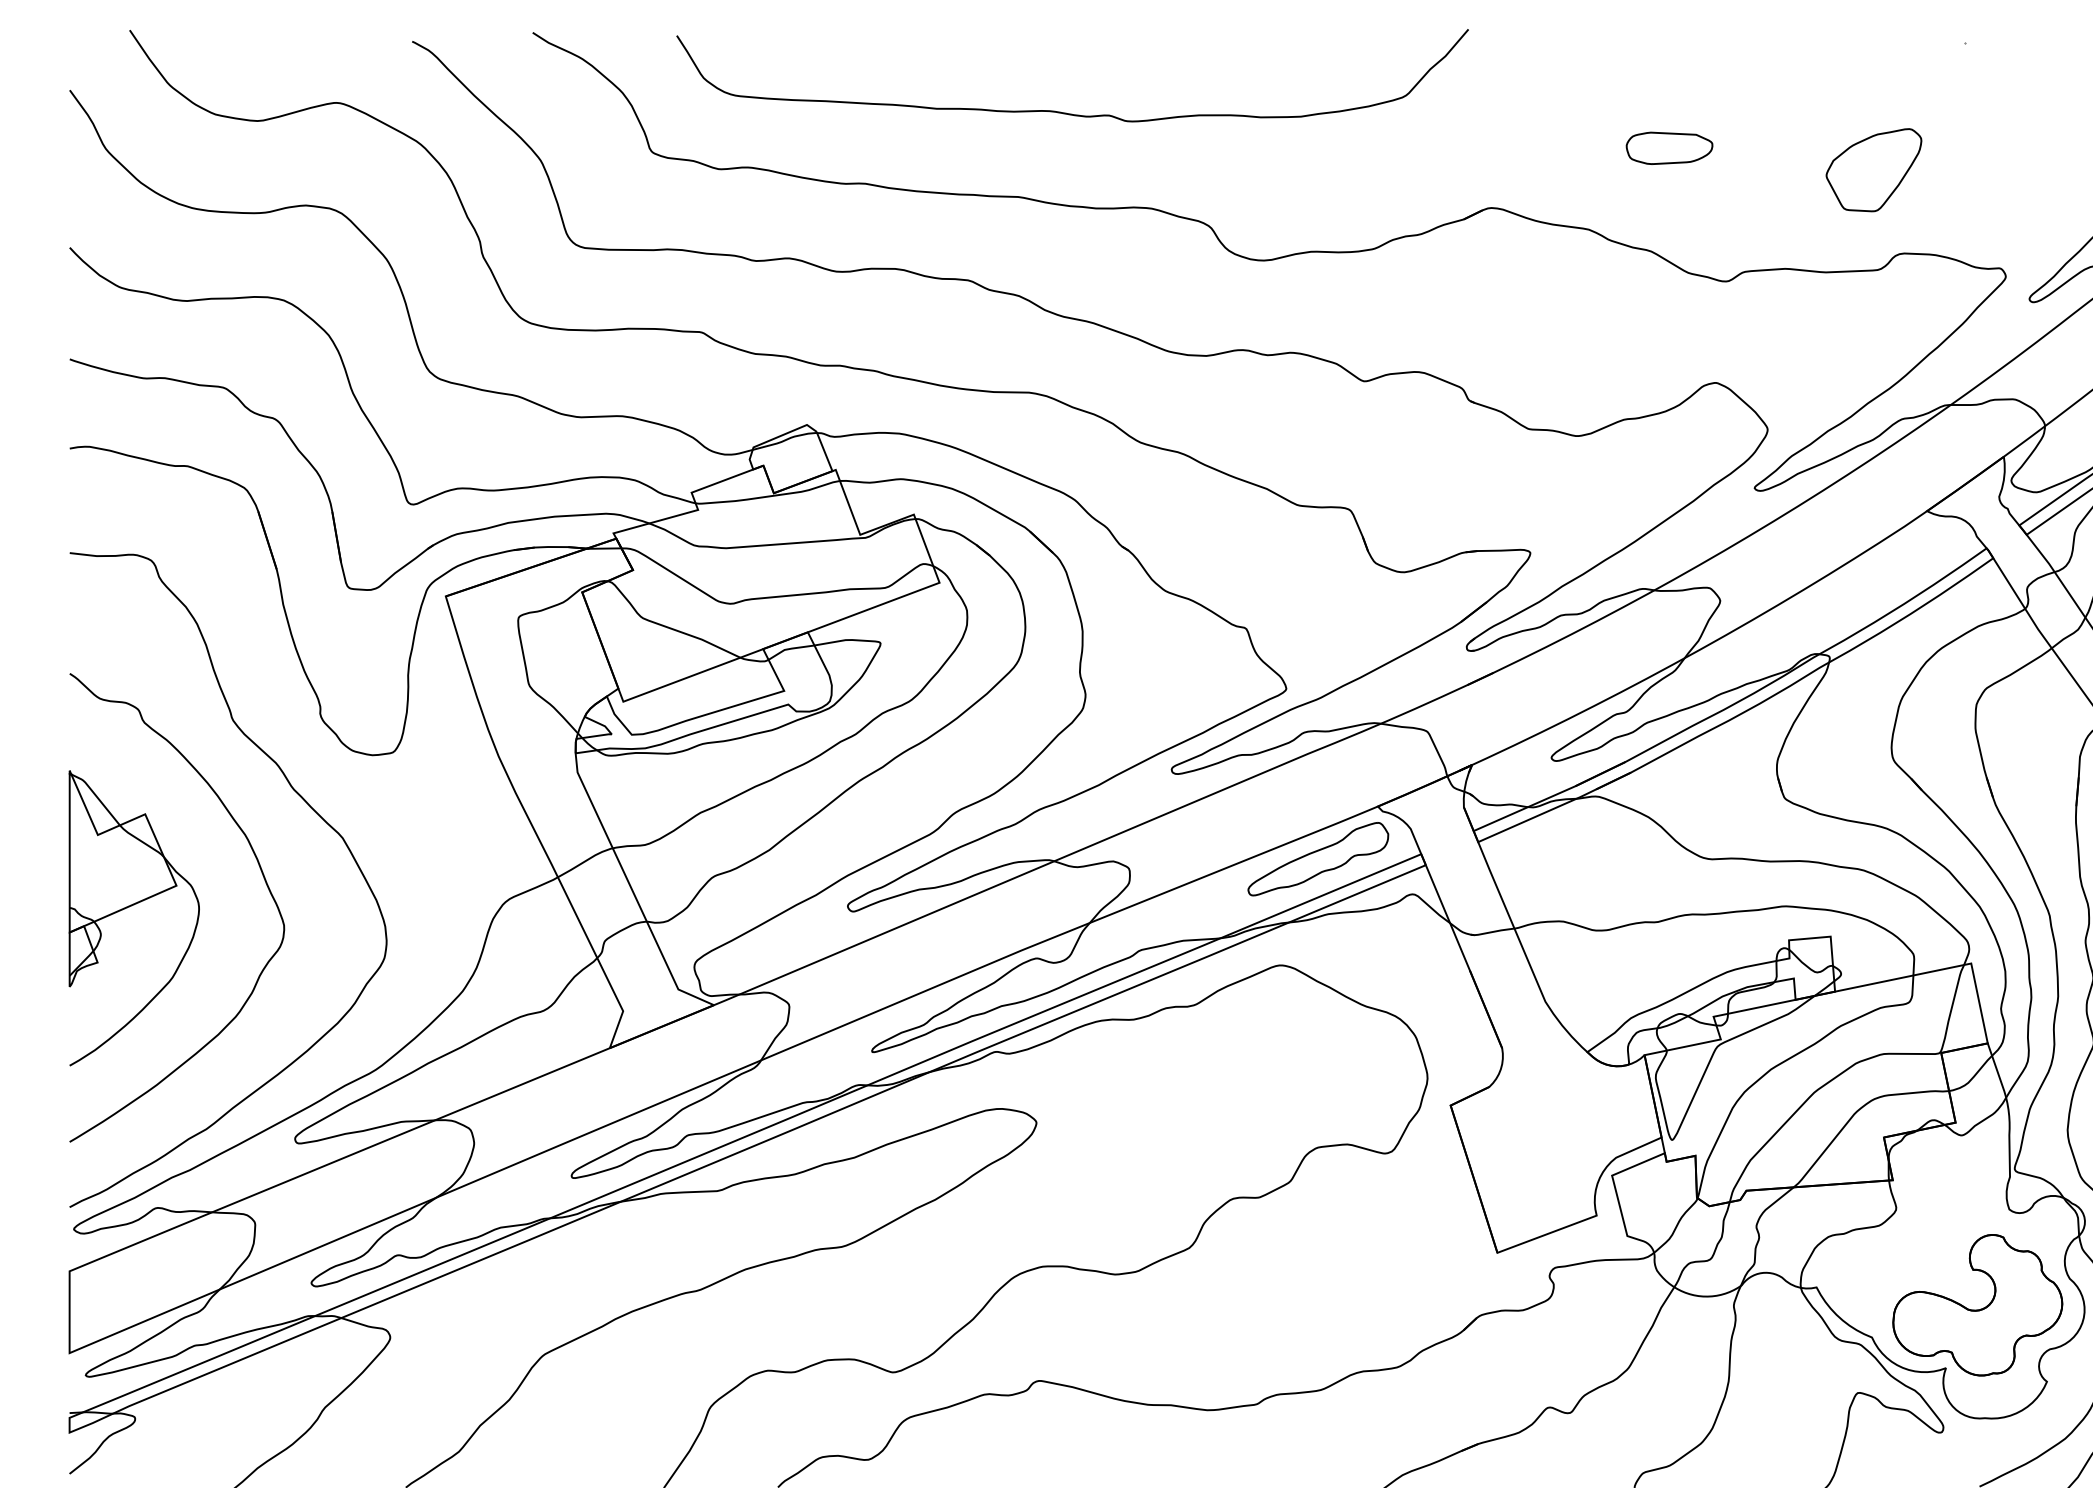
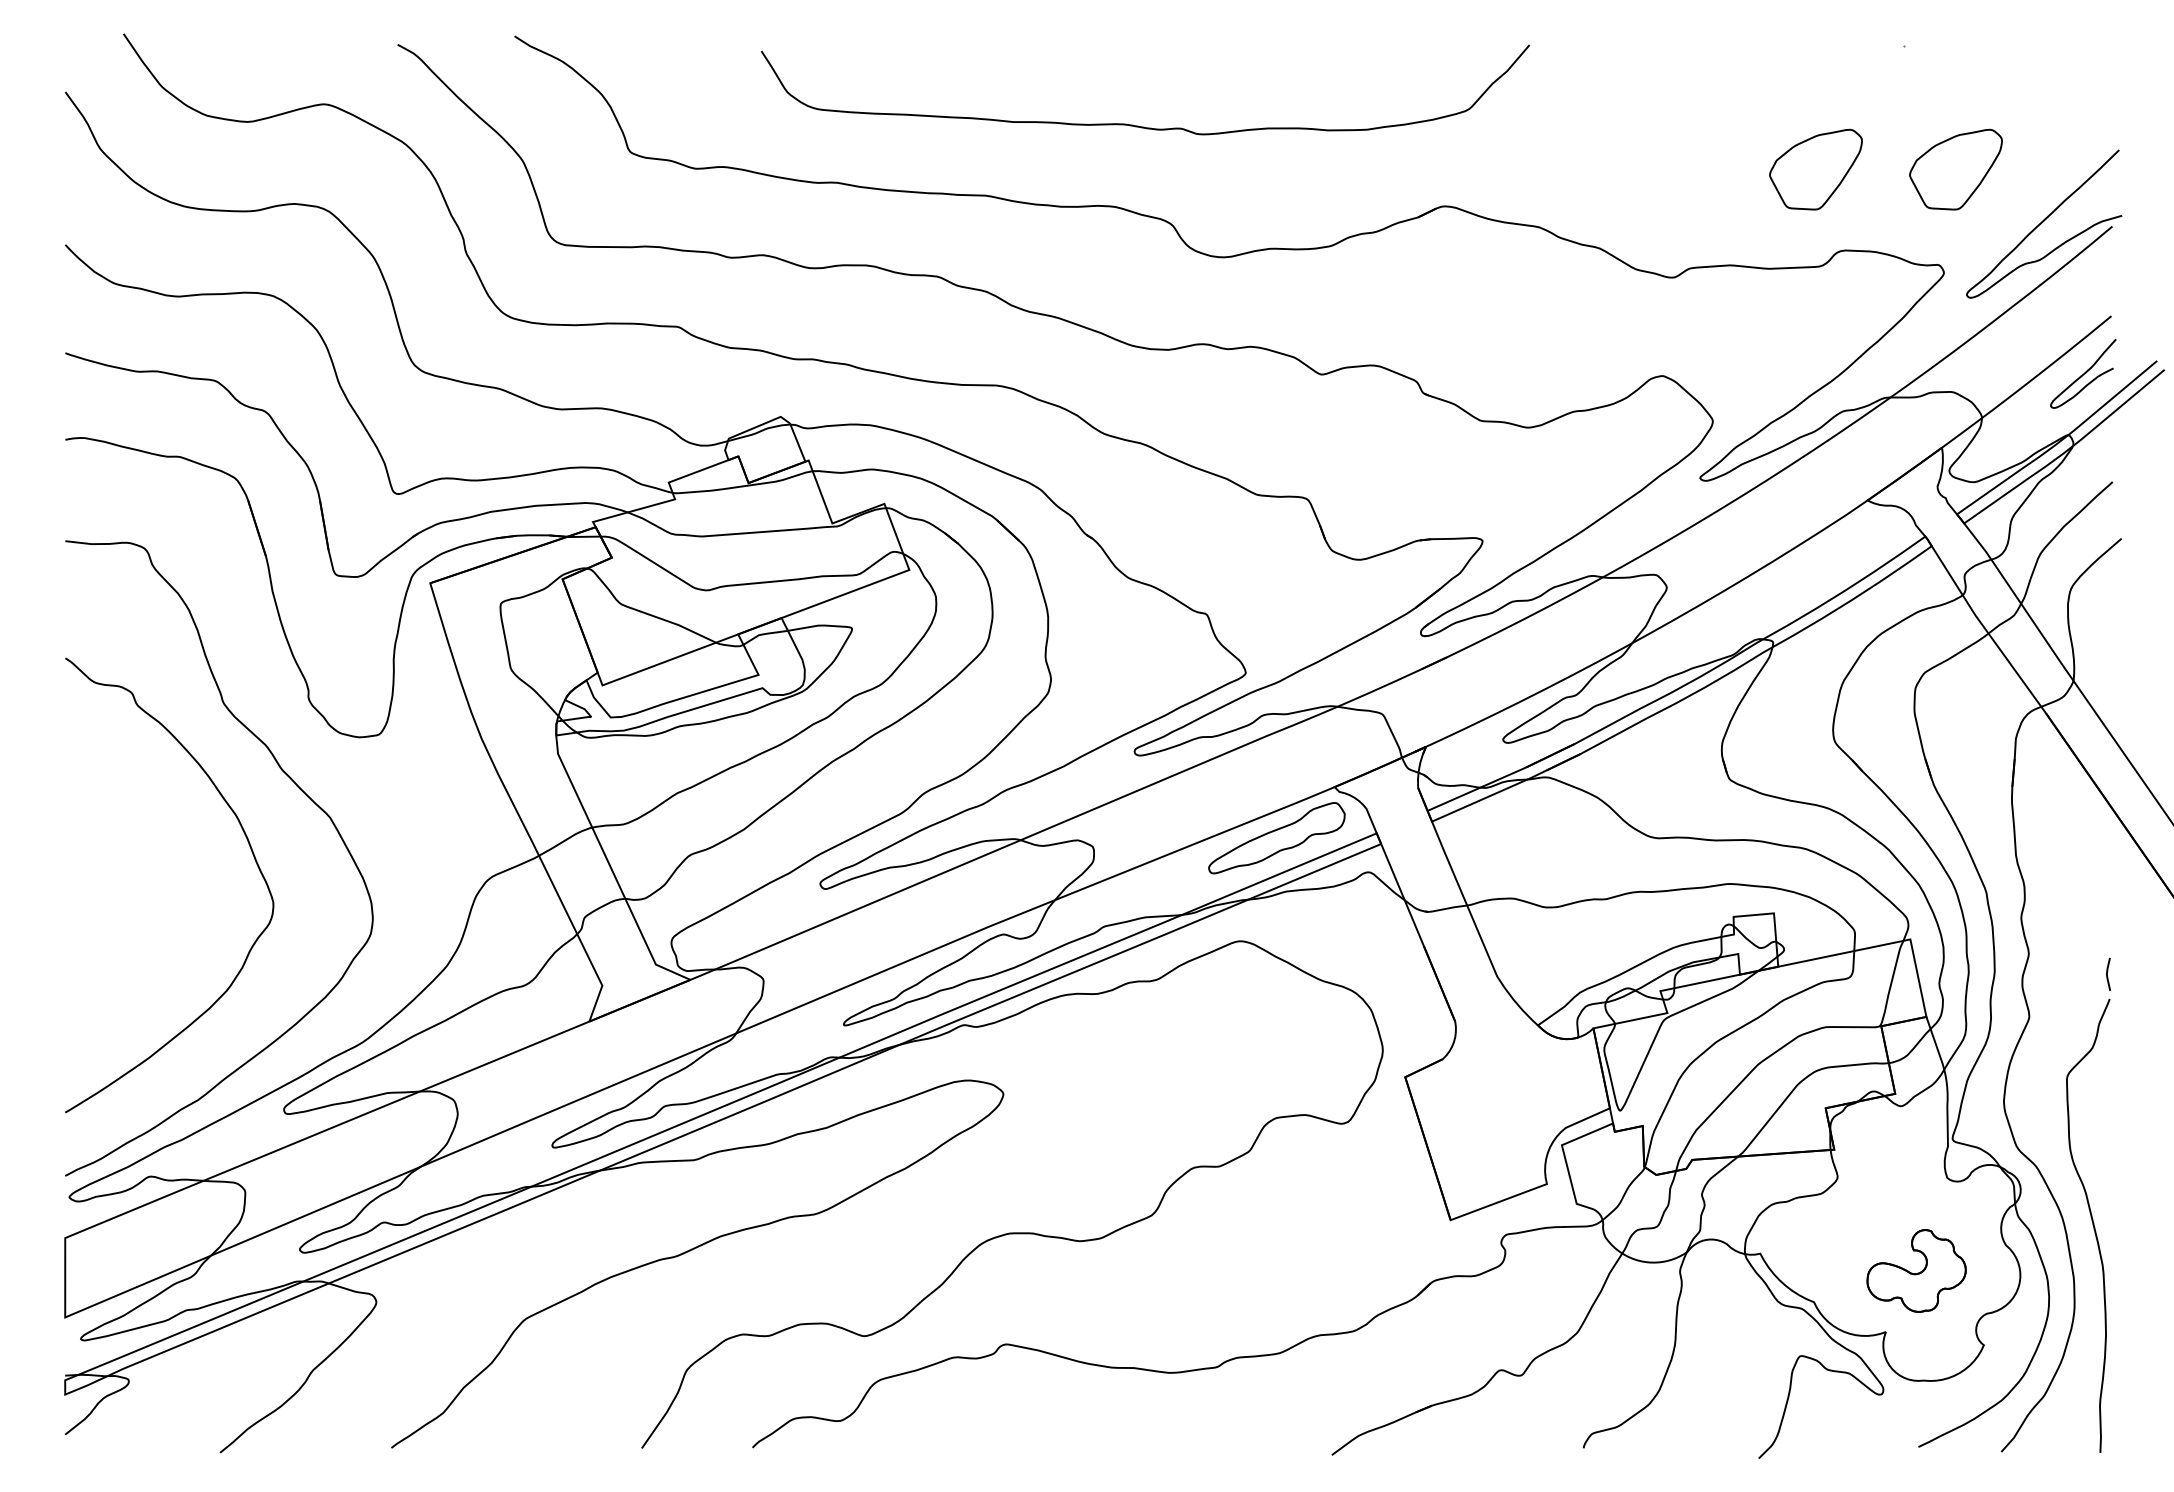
curve: (1065, 112) -> (1138, 125), moved
part: (1669, 148) -> (1617, 148), removed
part: (2017, 170) -> (1955, 169), added
part: (128, 907) -> (122, 885), removed
part: (1977, 1304) -> (1916, 1270), size x0.6

